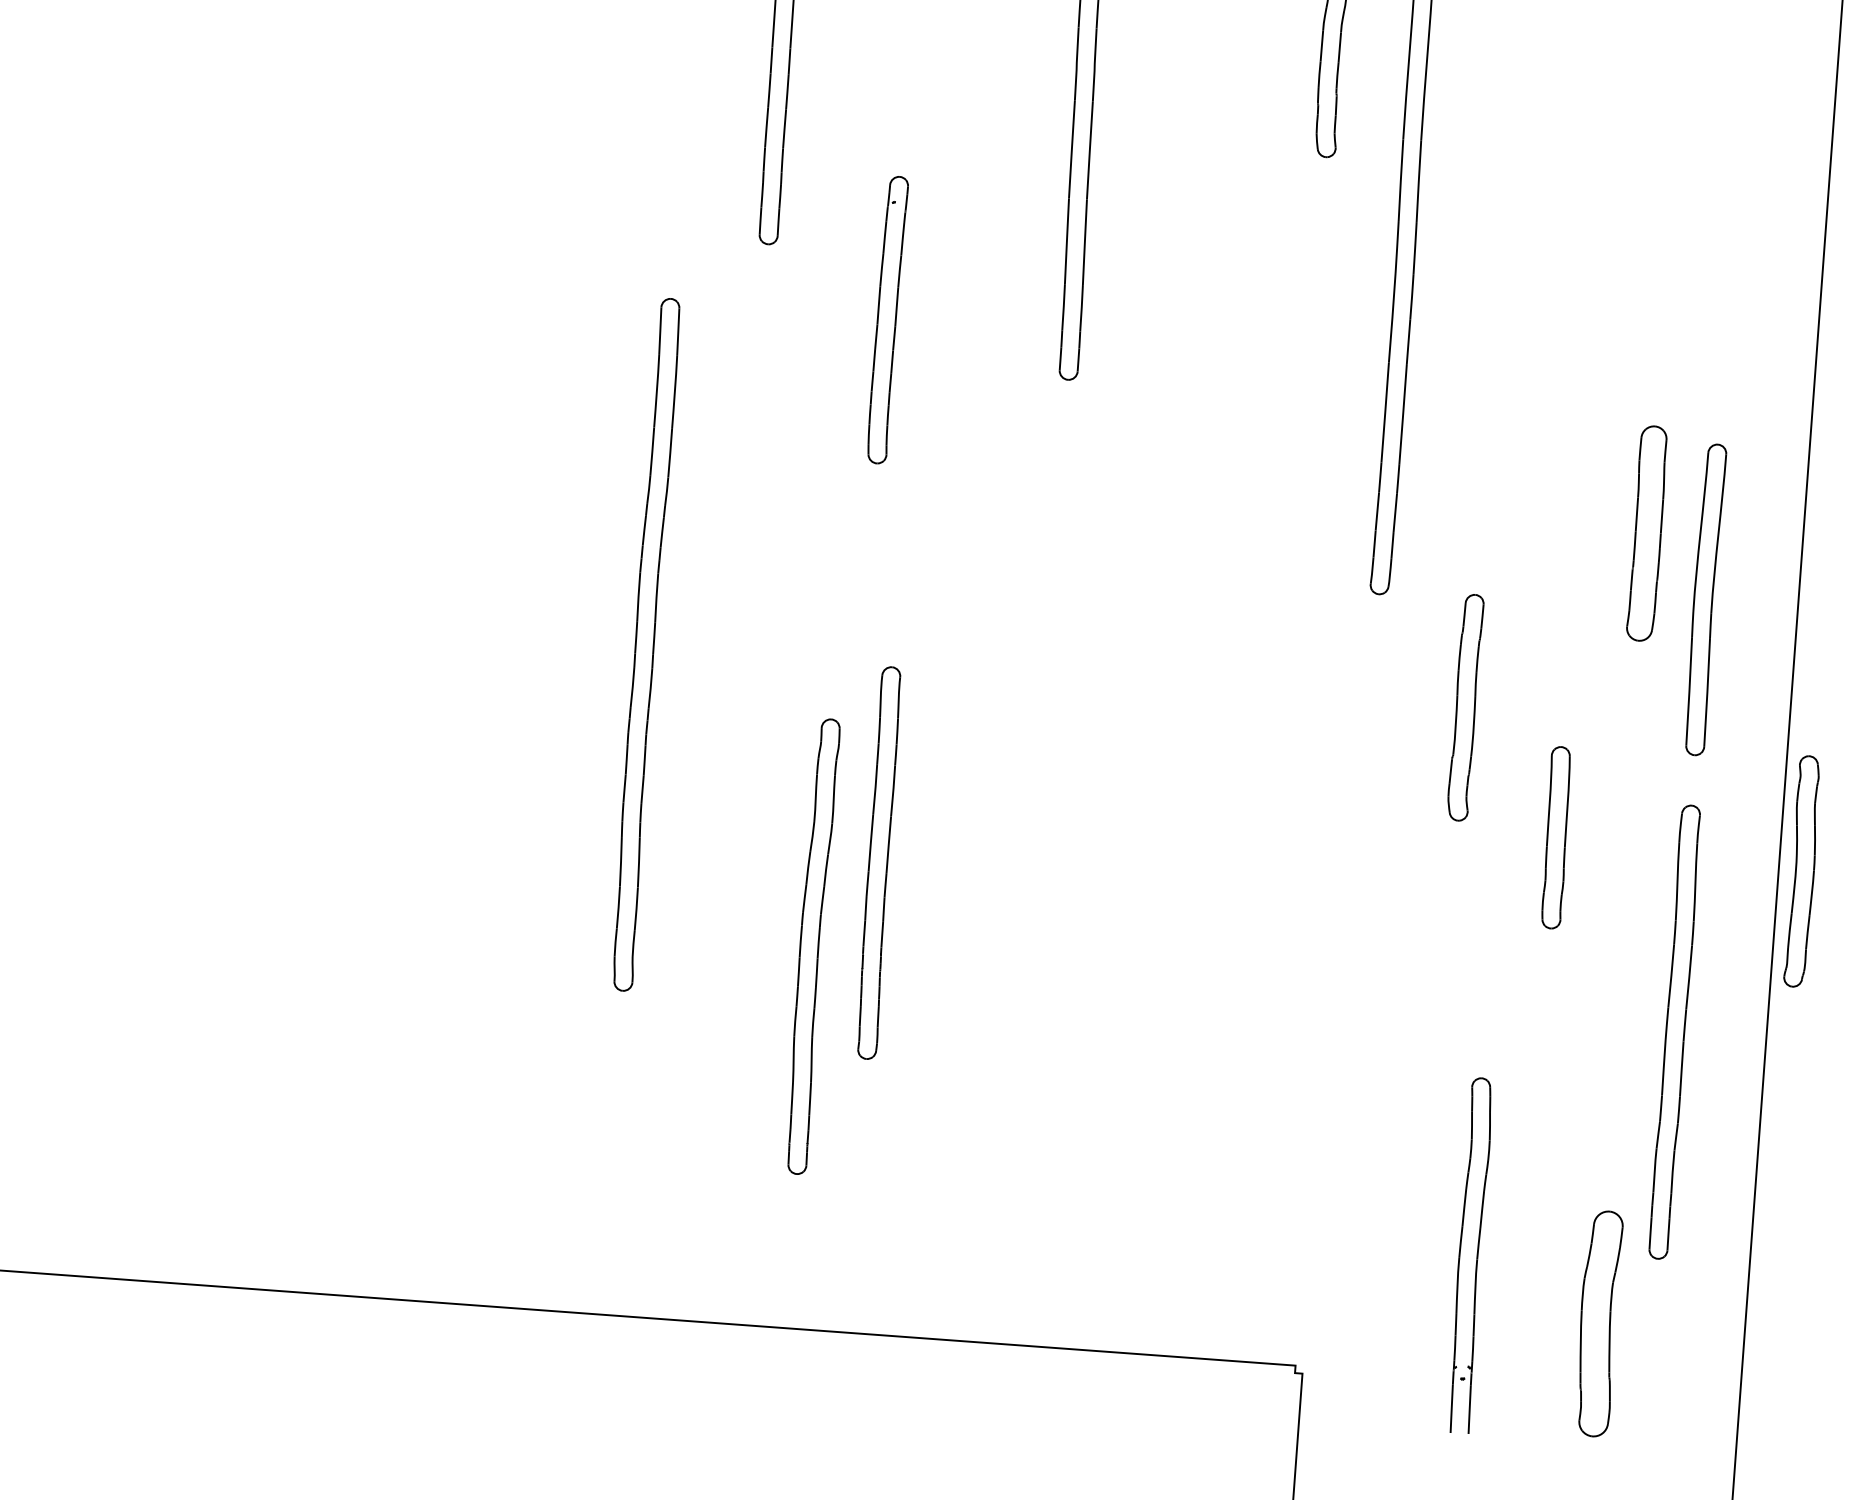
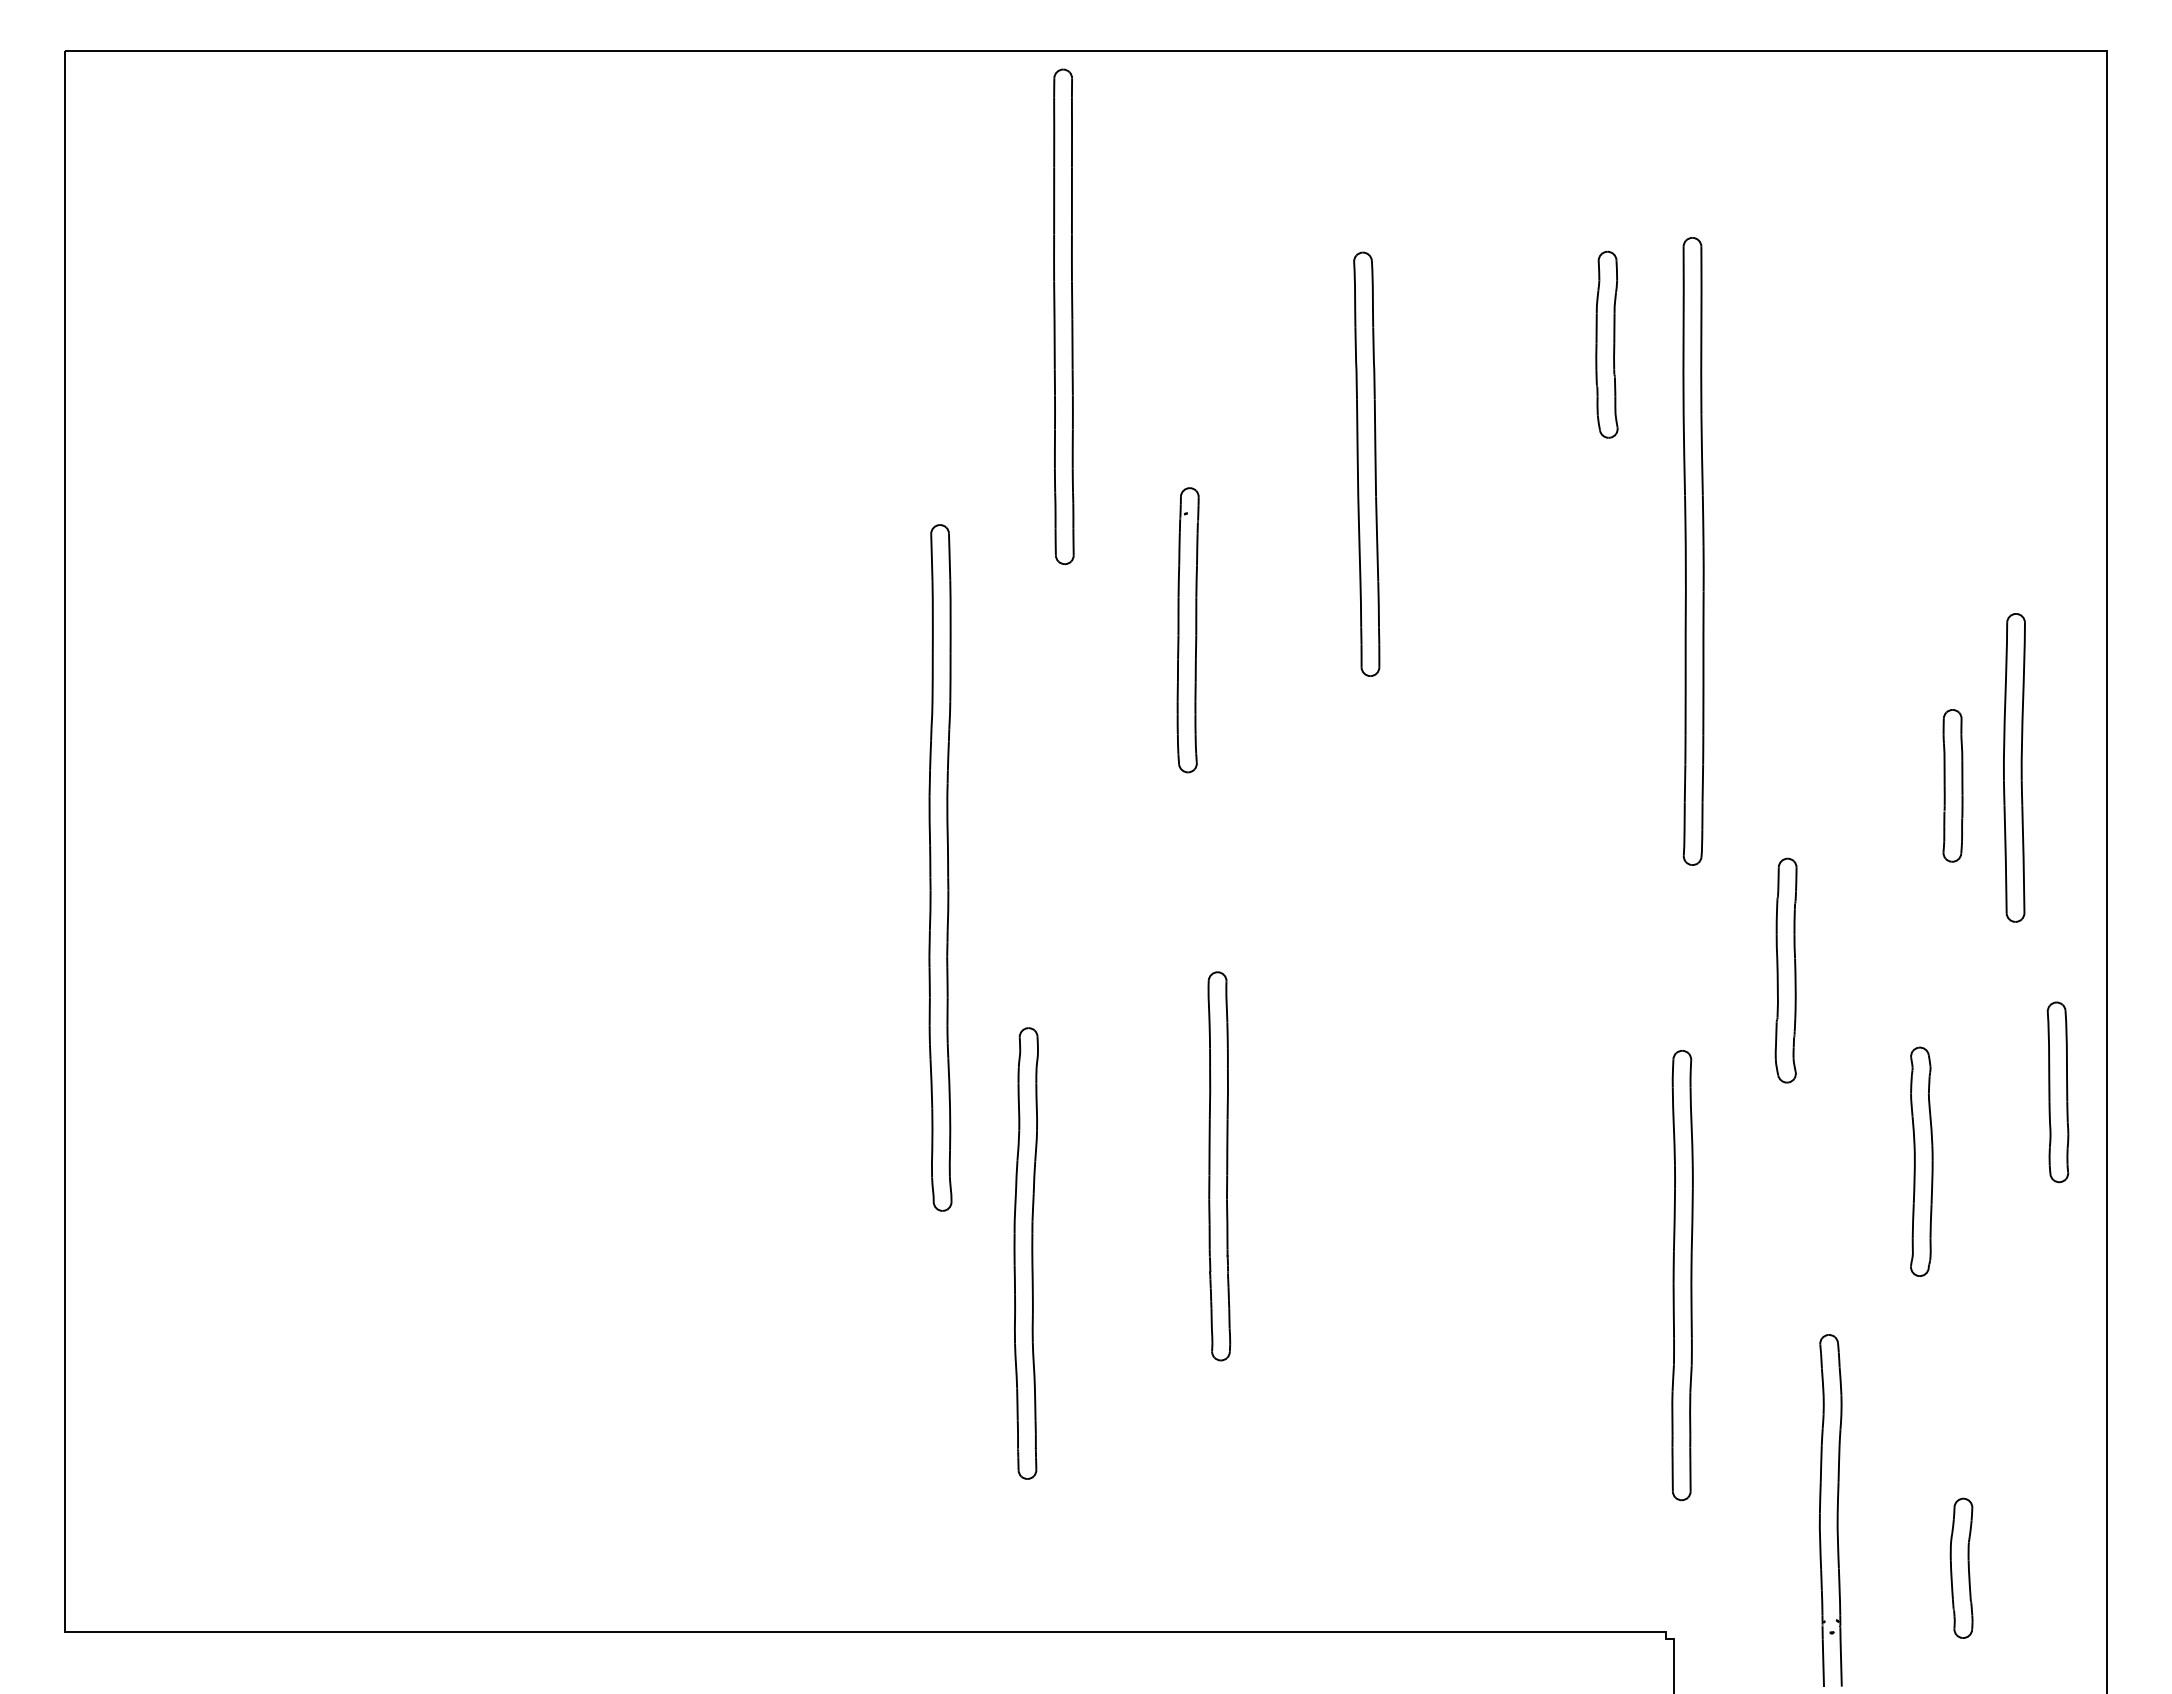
part: (1646, 533) -> (1952, 785), size x0.71
part: (1704, 599) -> (2014, 767), moved
part: (646, 644) -> (940, 867), moved
part: (1555, 837) -> (2057, 1092), moved
part: (1802, 871) -> (1921, 1161), moved
part: (811, 946) -> (1025, 1253), moved
part: (1675, 1032) -> (1682, 1275), moved
part: (1598, 1322) -> (1961, 1567), size x0.62

